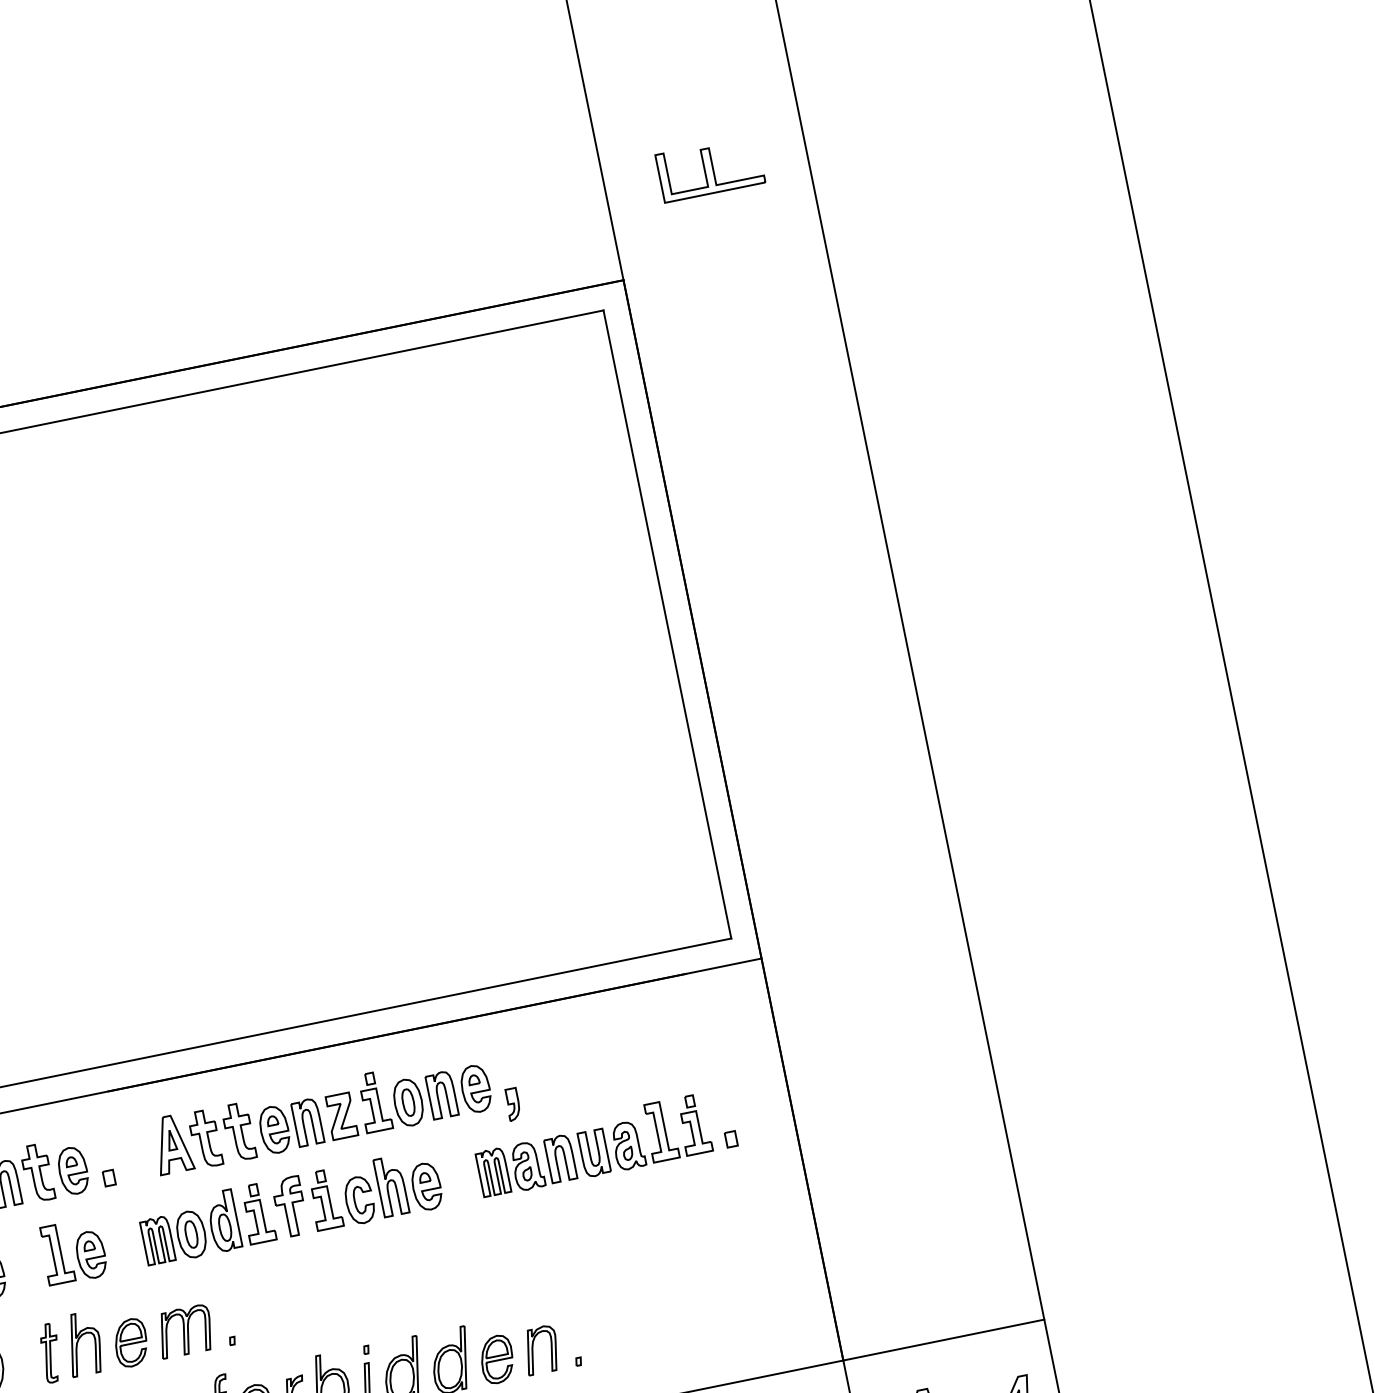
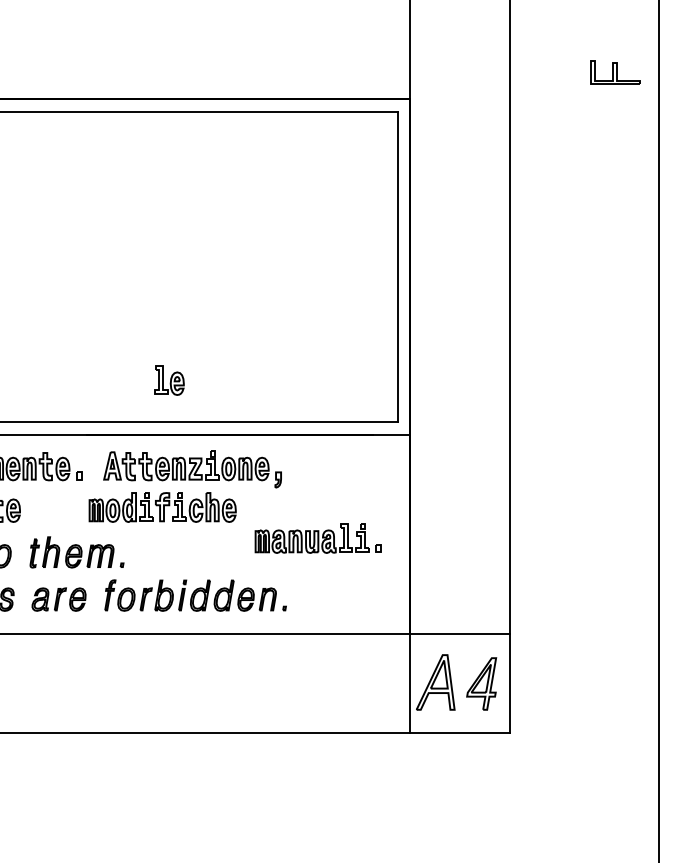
part: (710, 168) -> (615, 72), moved
part: (603, 1143) -> (317, 538), moved
part: (74, 1251) -> (169, 380), moved

